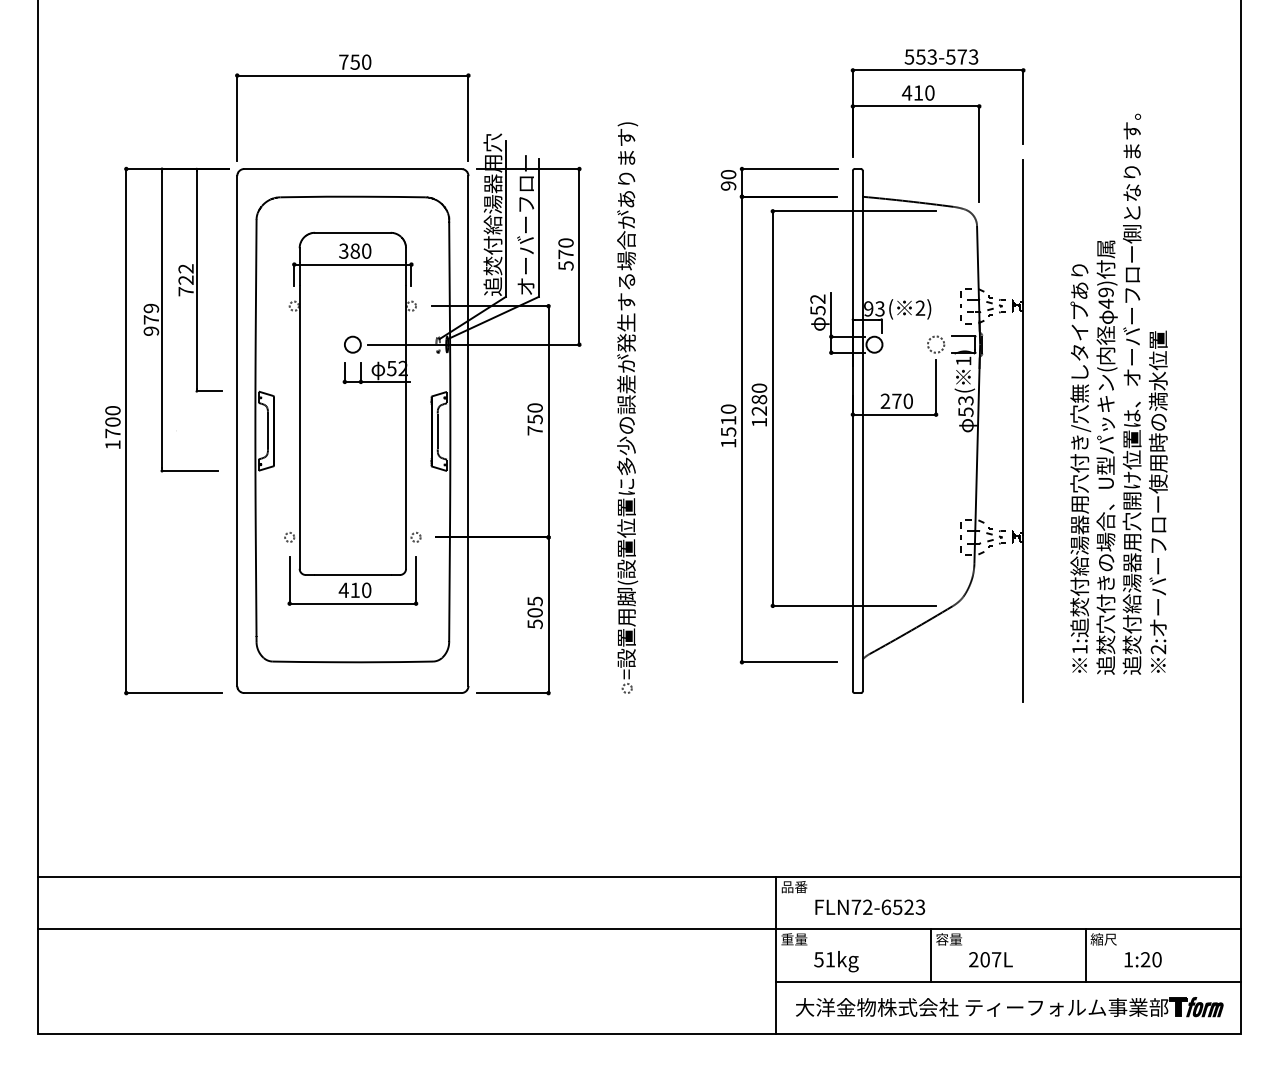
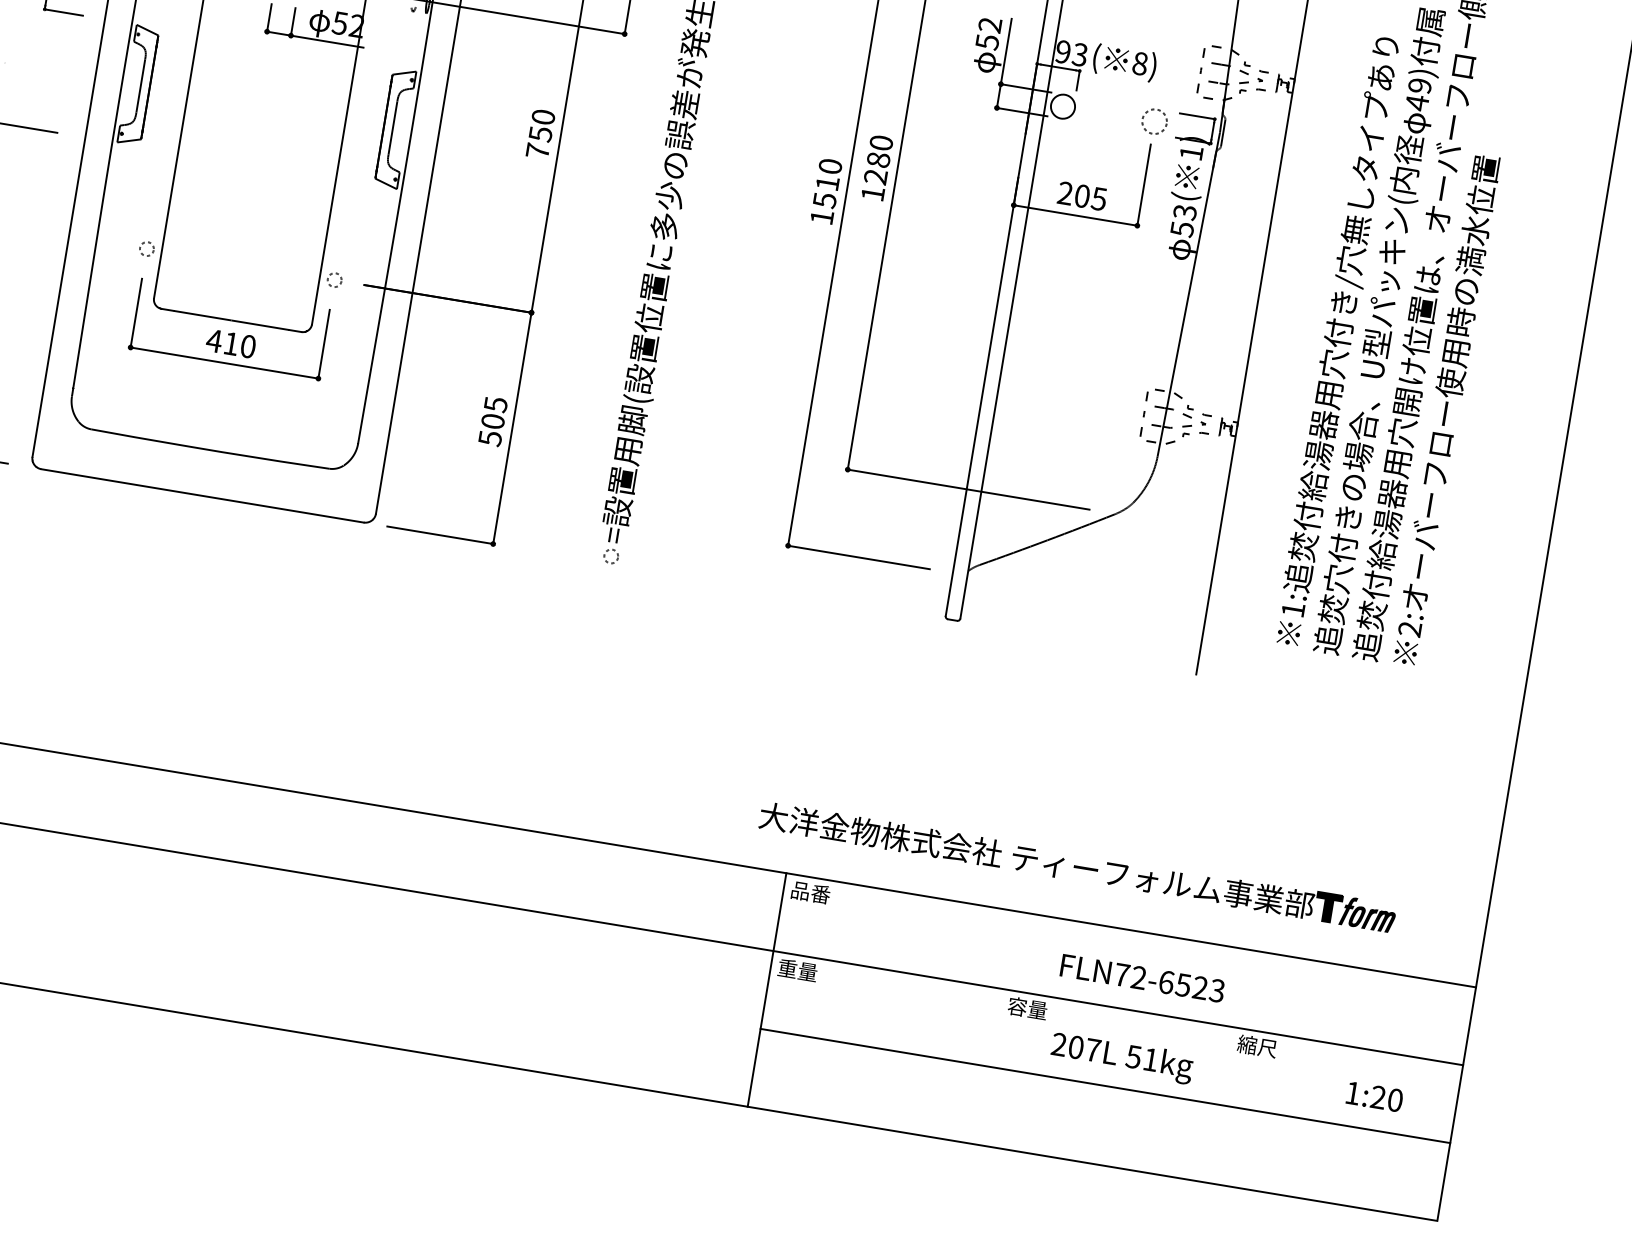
text: (920, 307) -> (1140, 62), 2) -> 8)
text: (902, 401) -> (1090, 197), 270 -> 205
text: (870, 906) -> (1143, 977), moved
line: (931, 955) -> (997, 1027), removed
line: (1085, 955) -> (1226, 1065), removed
text: (1142, 959) -> (1373, 1096), moved
text: (836, 961) -> (1159, 1063), moved
part: (1009, 1007) -> (1077, 867), moved

